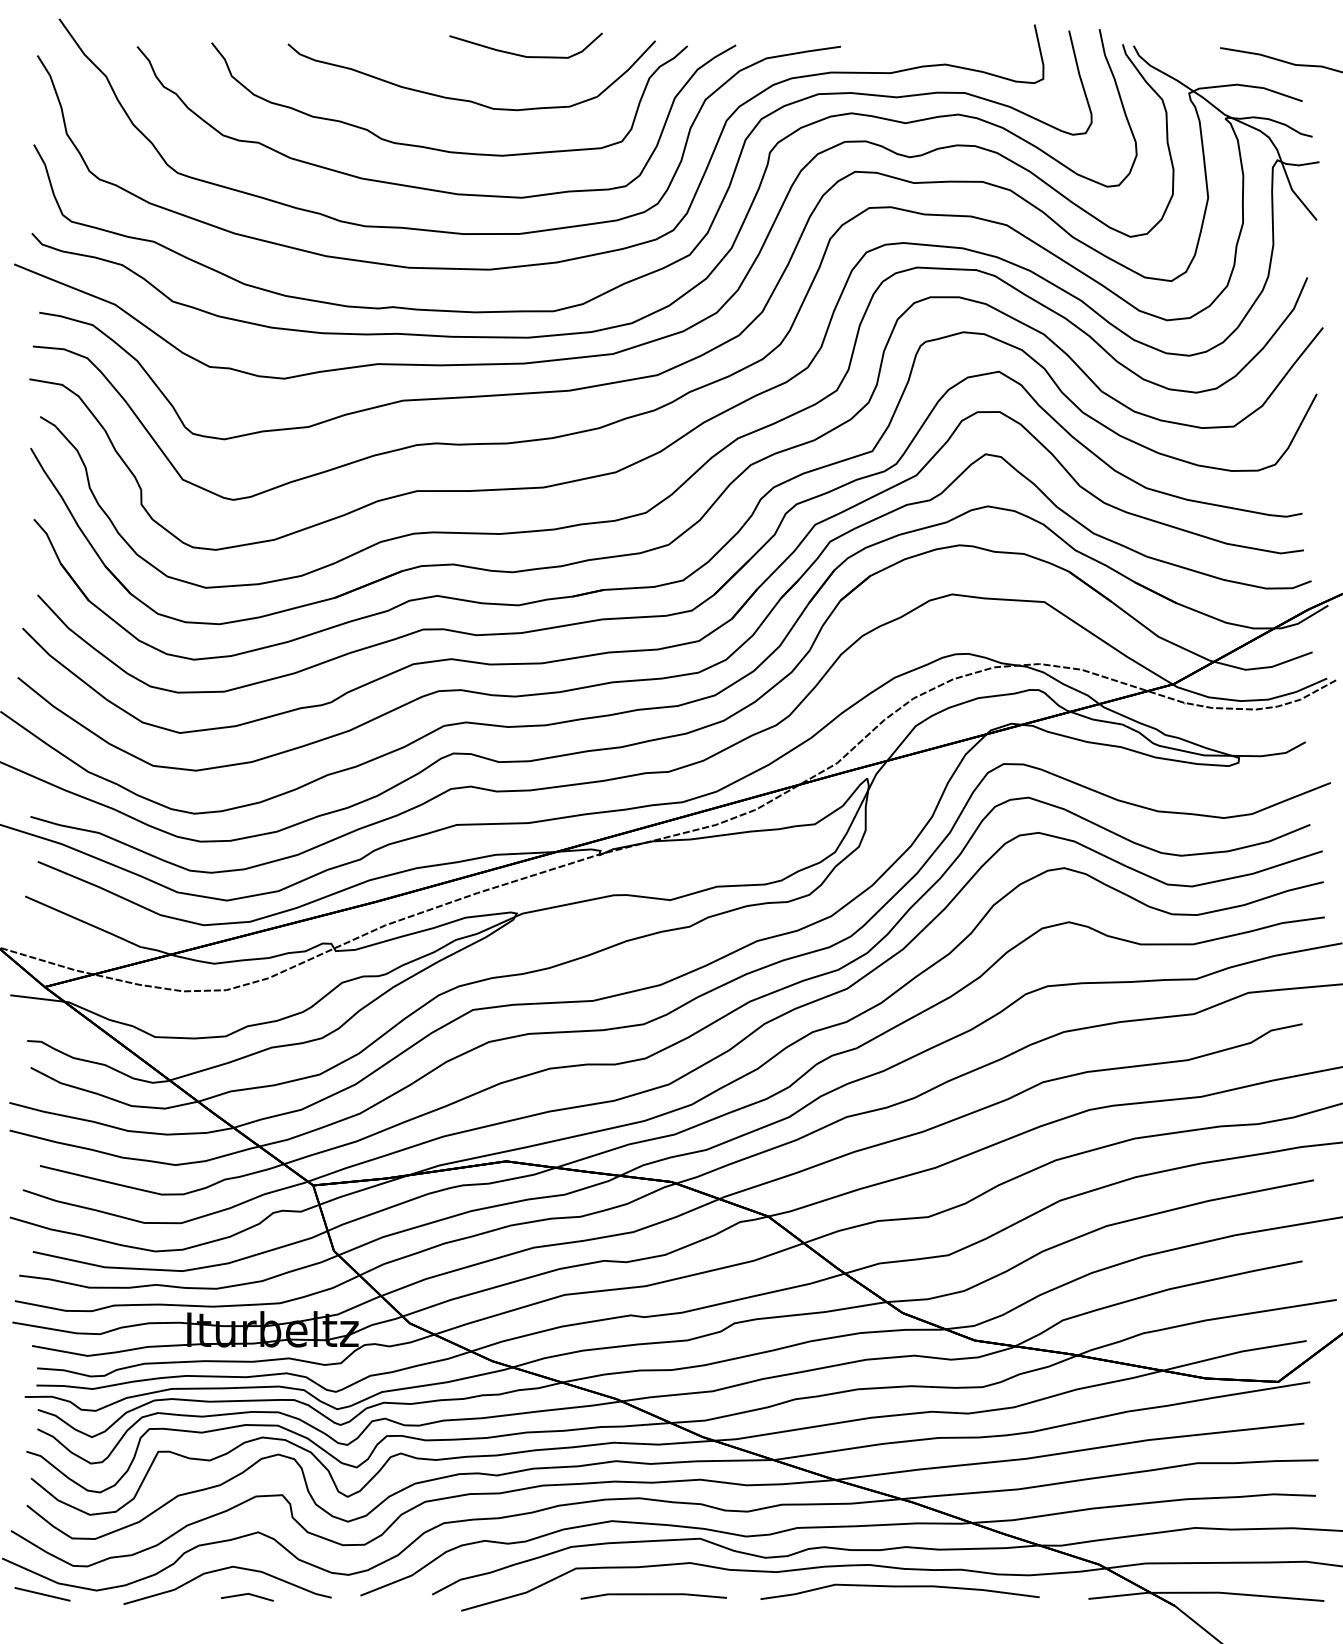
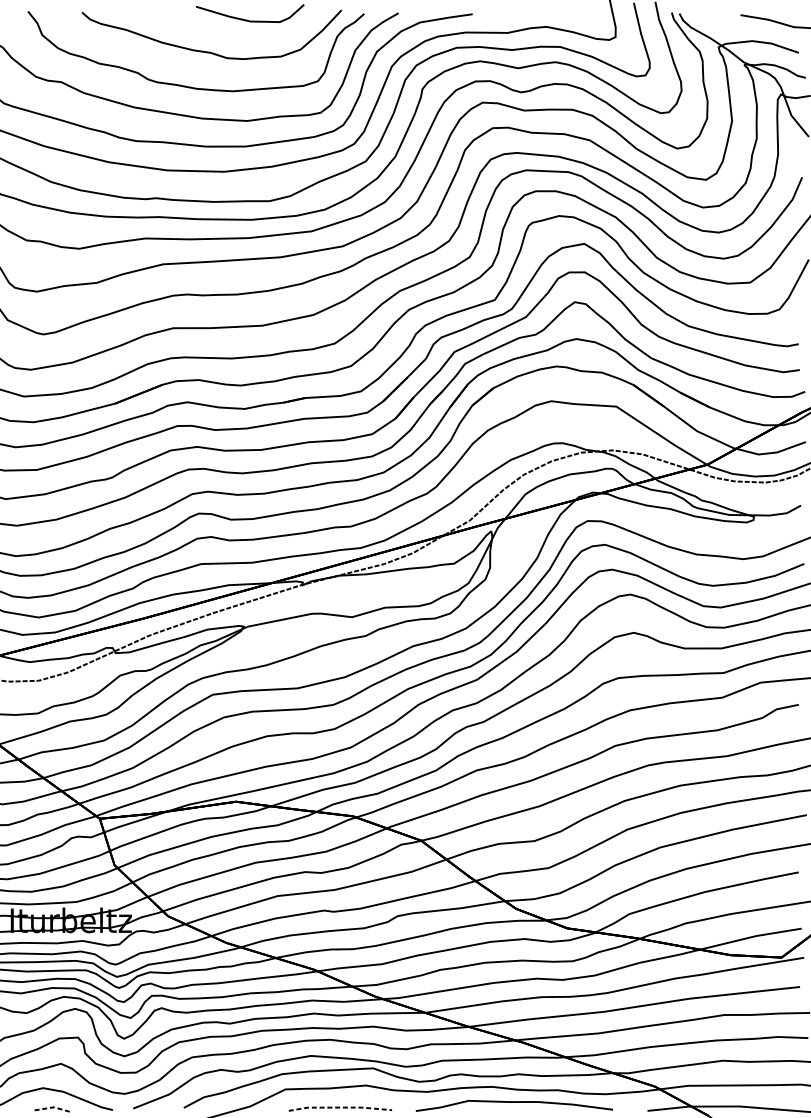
line: (248, 1593) -> (54, 1107), solid -> dashed
line: (653, 1594) -> (340, 1107), solid -> dashed

